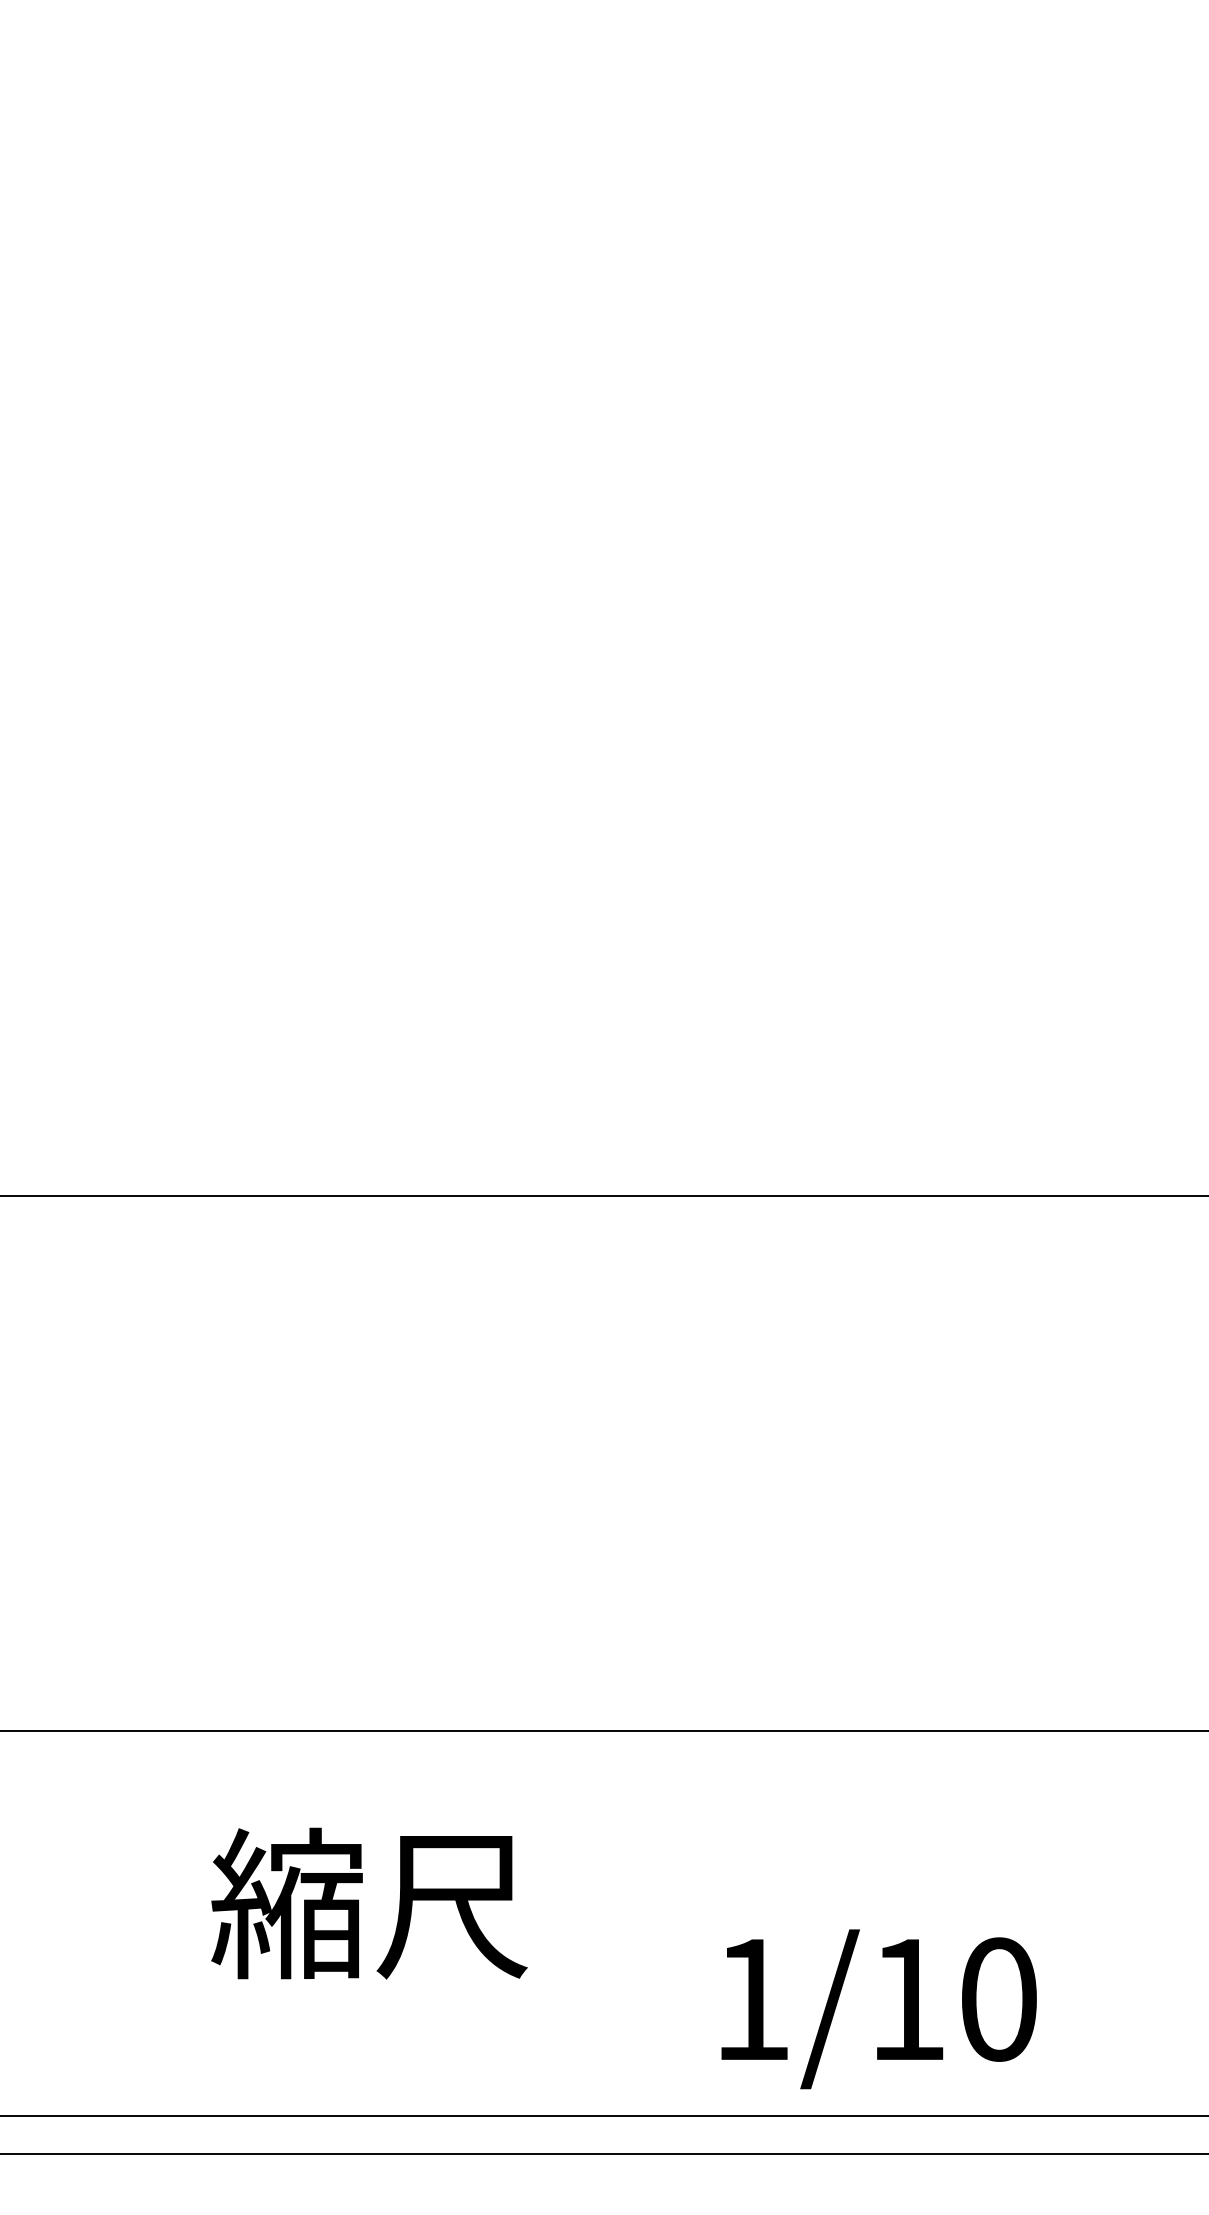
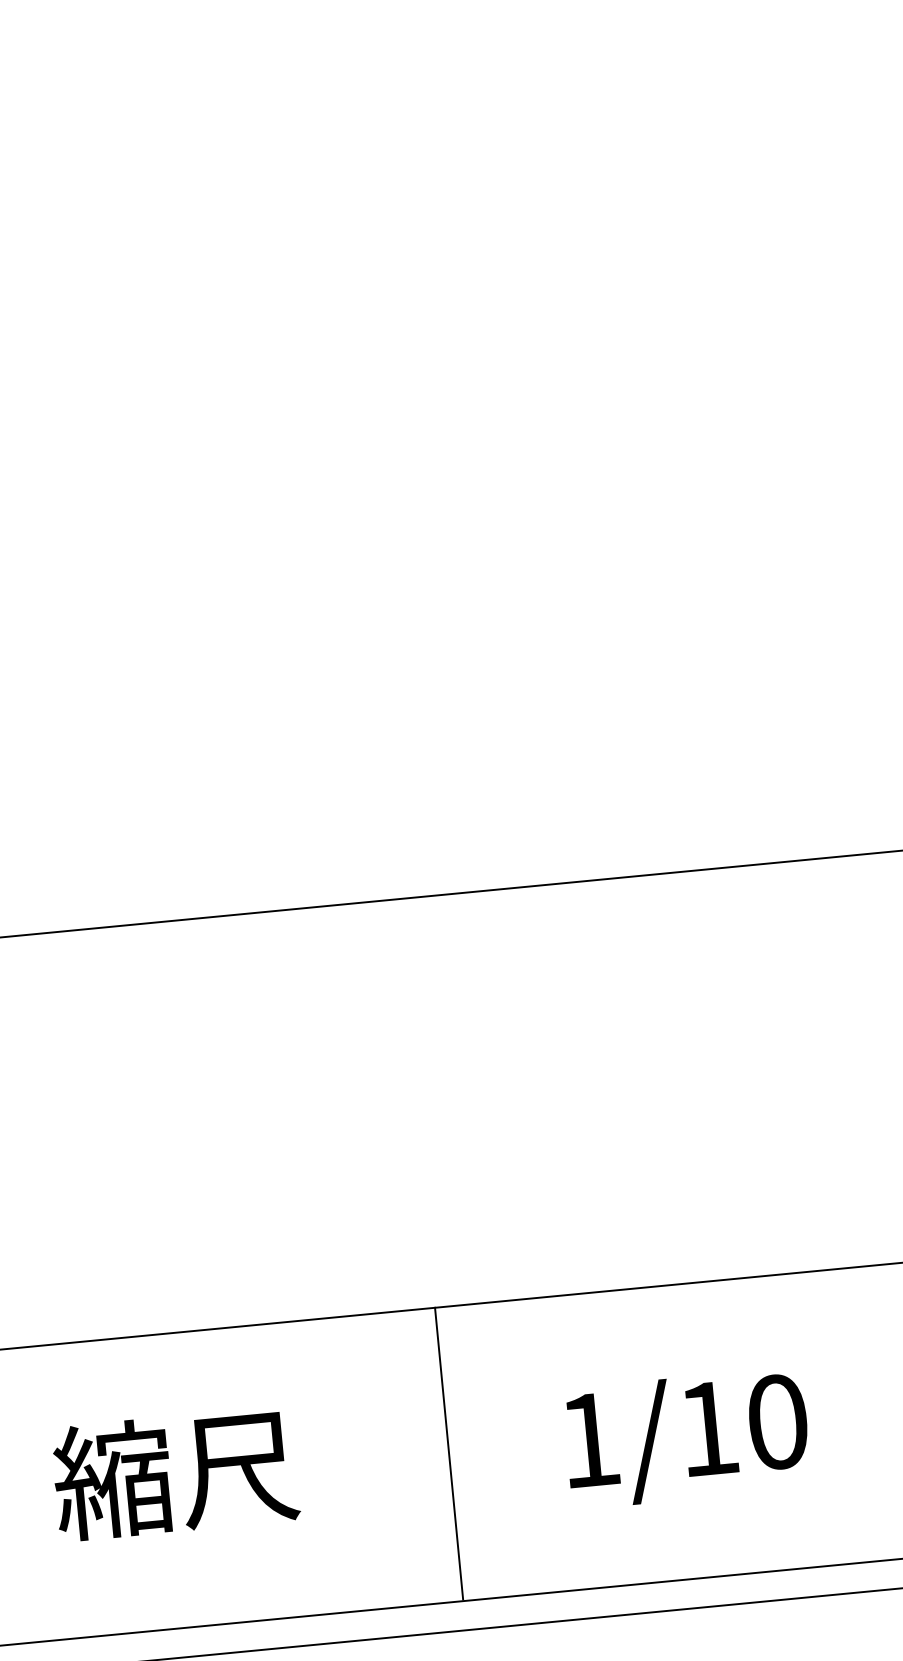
text: (369, 1903) -> (175, 1473), moved
line: (568, 1922) -> (449, 1453), added
text: (878, 2009) -> (686, 1438), moved

